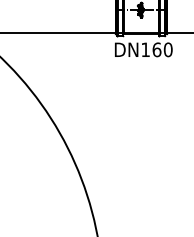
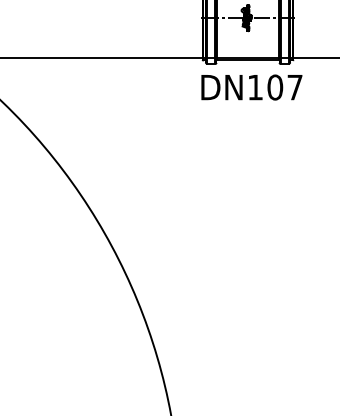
text: (162, 49) -> (284, 86), DN160 -> DN107

